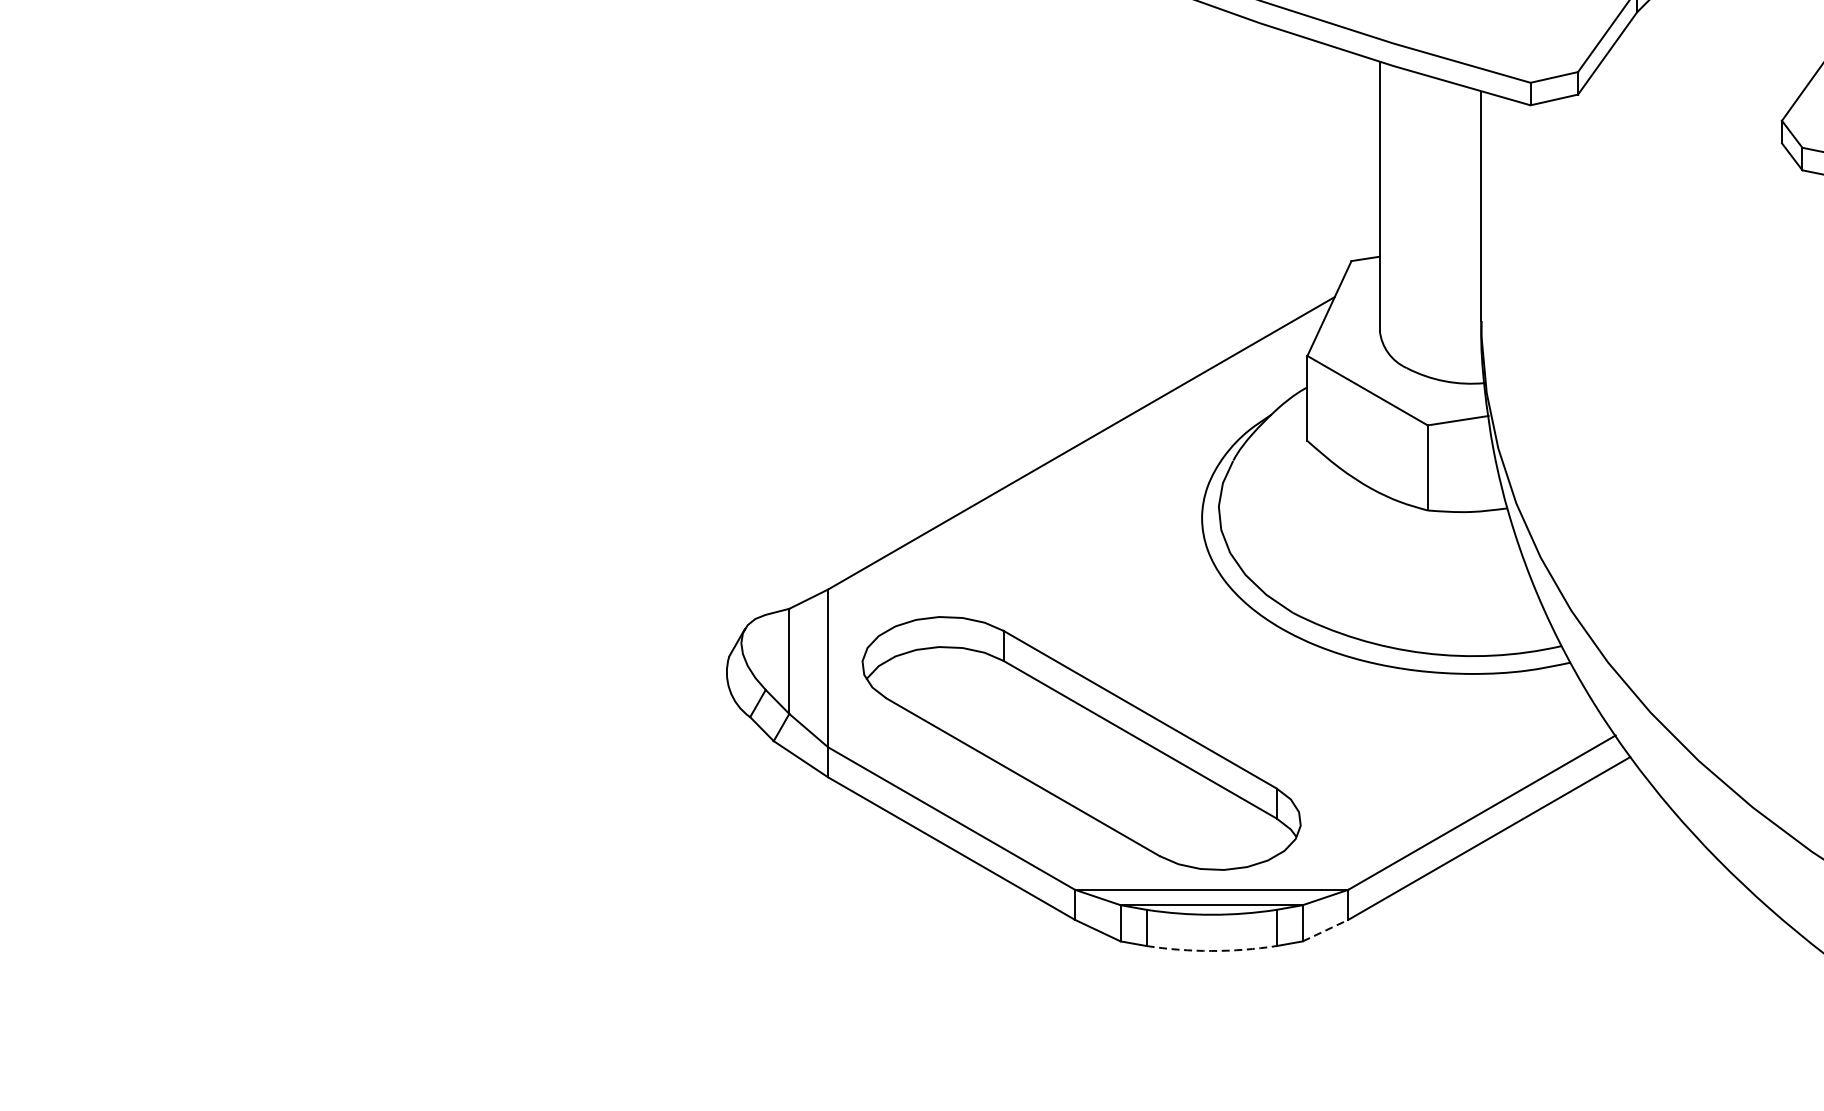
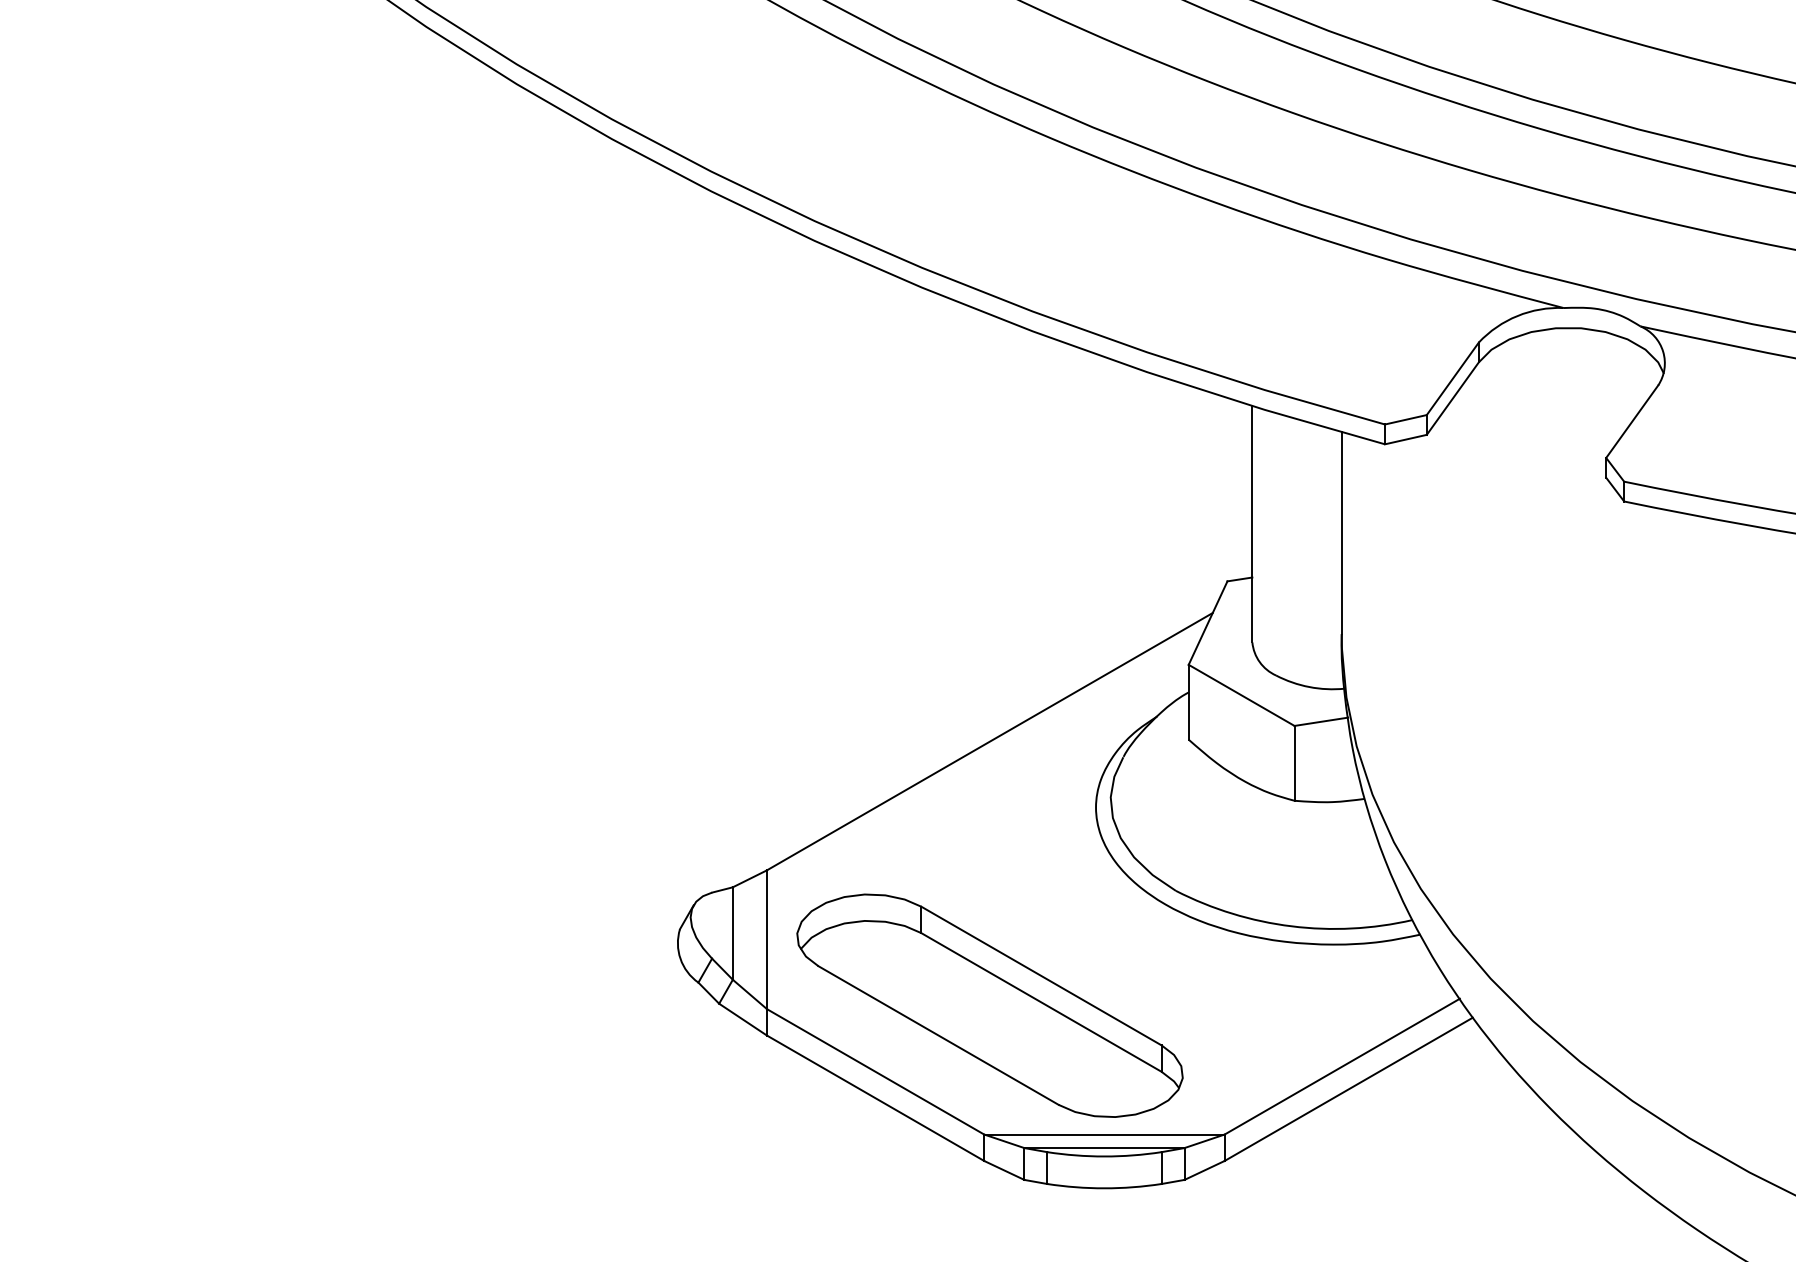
line: (1326, 930) -> (1205, 1170), dashed -> solid
arc: (1211, 951) -> (1104, 1188), dashed -> solid

